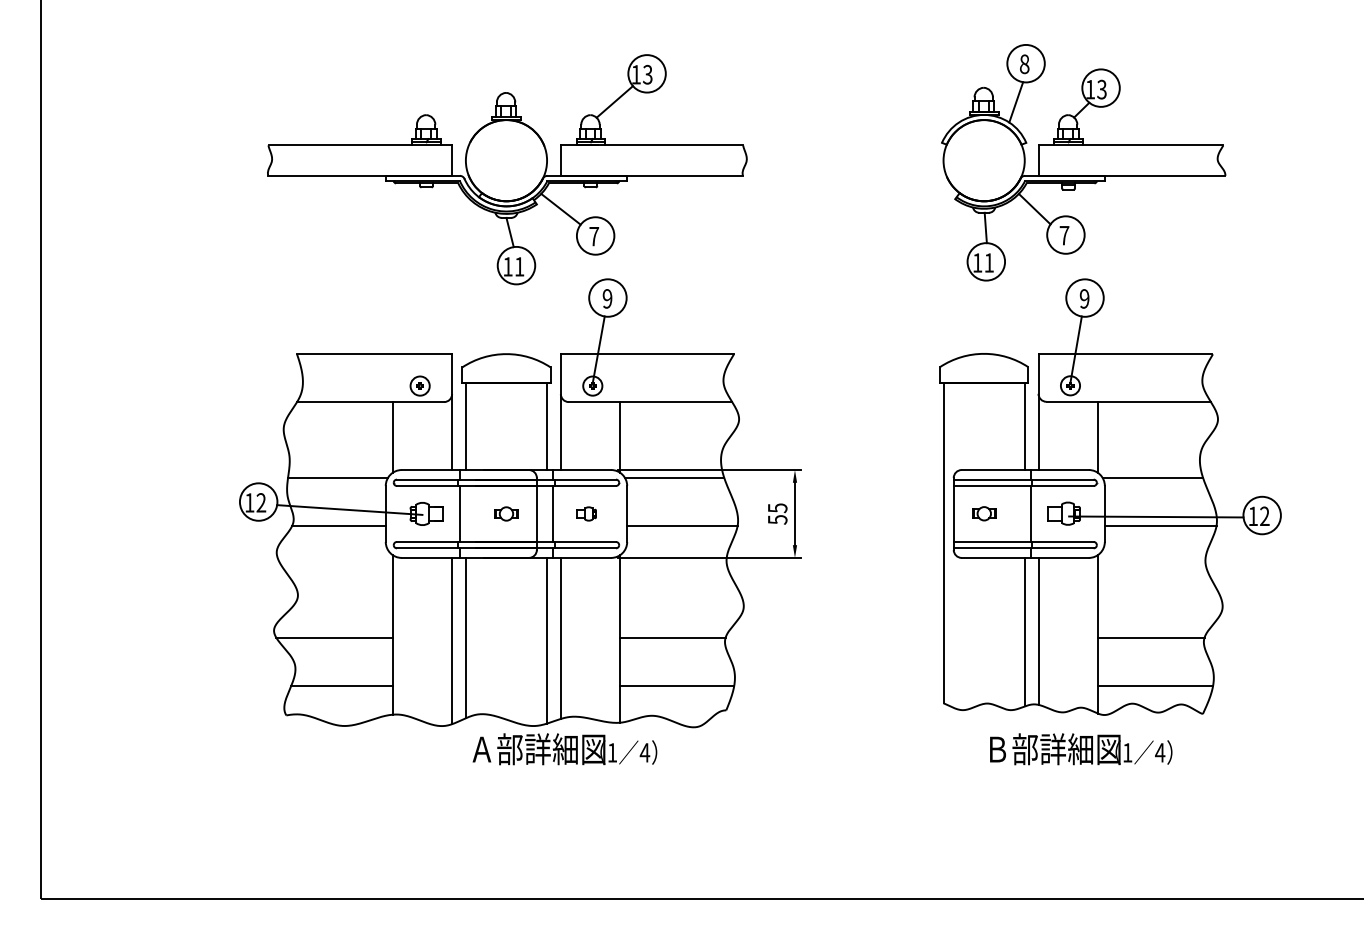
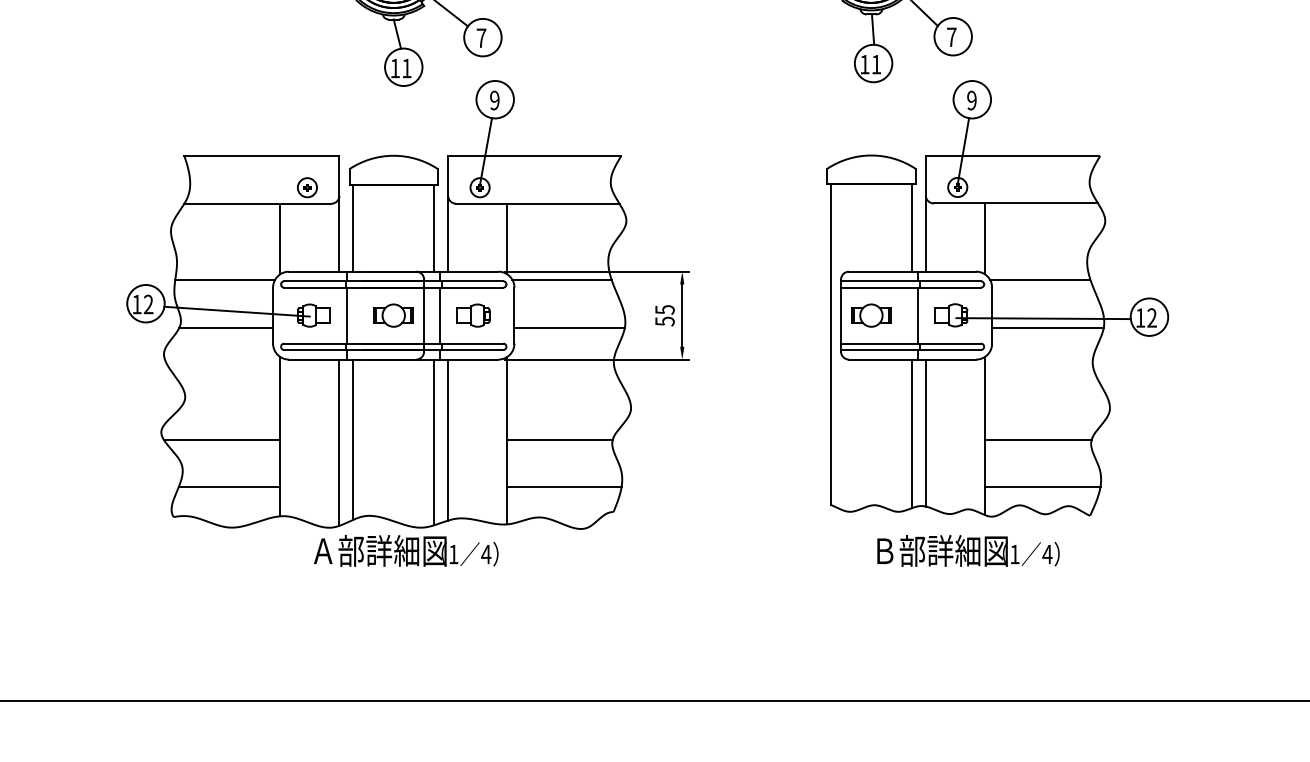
part: (506, 513) -> (393, 315), size x1.67
part: (586, 513) -> (473, 315), size x1.67
part: (984, 513) -> (871, 315), size x1.67
text: (564, 749) -> (405, 551), moved

